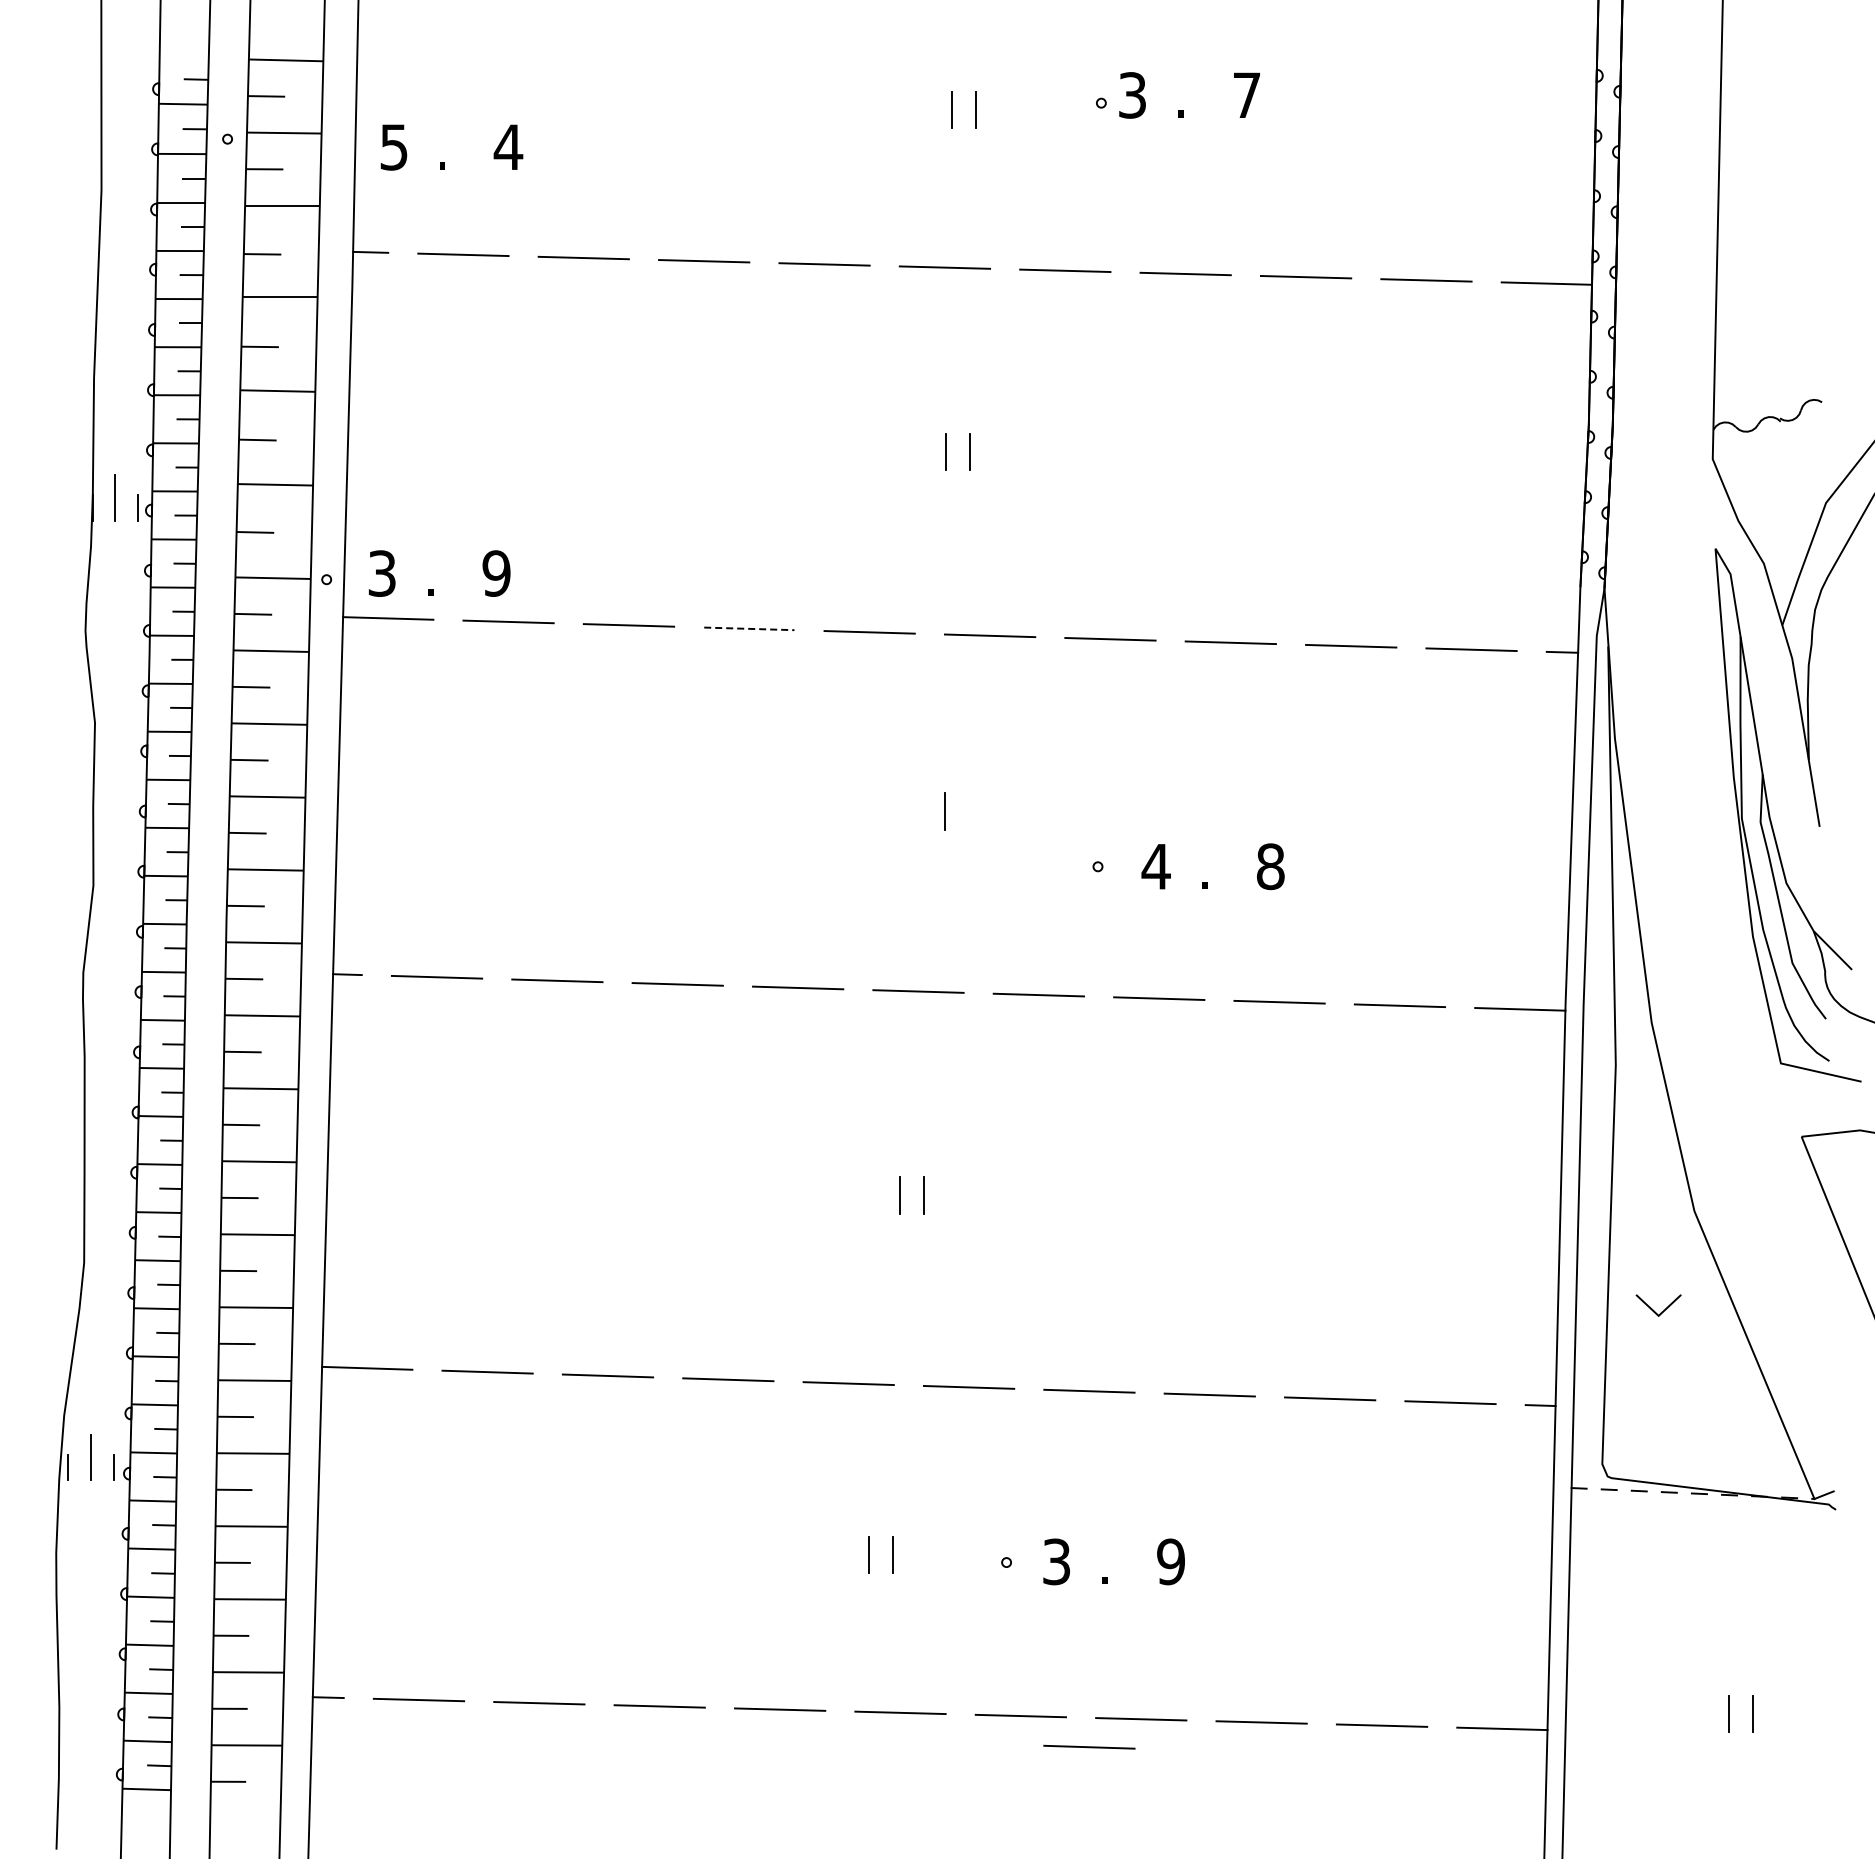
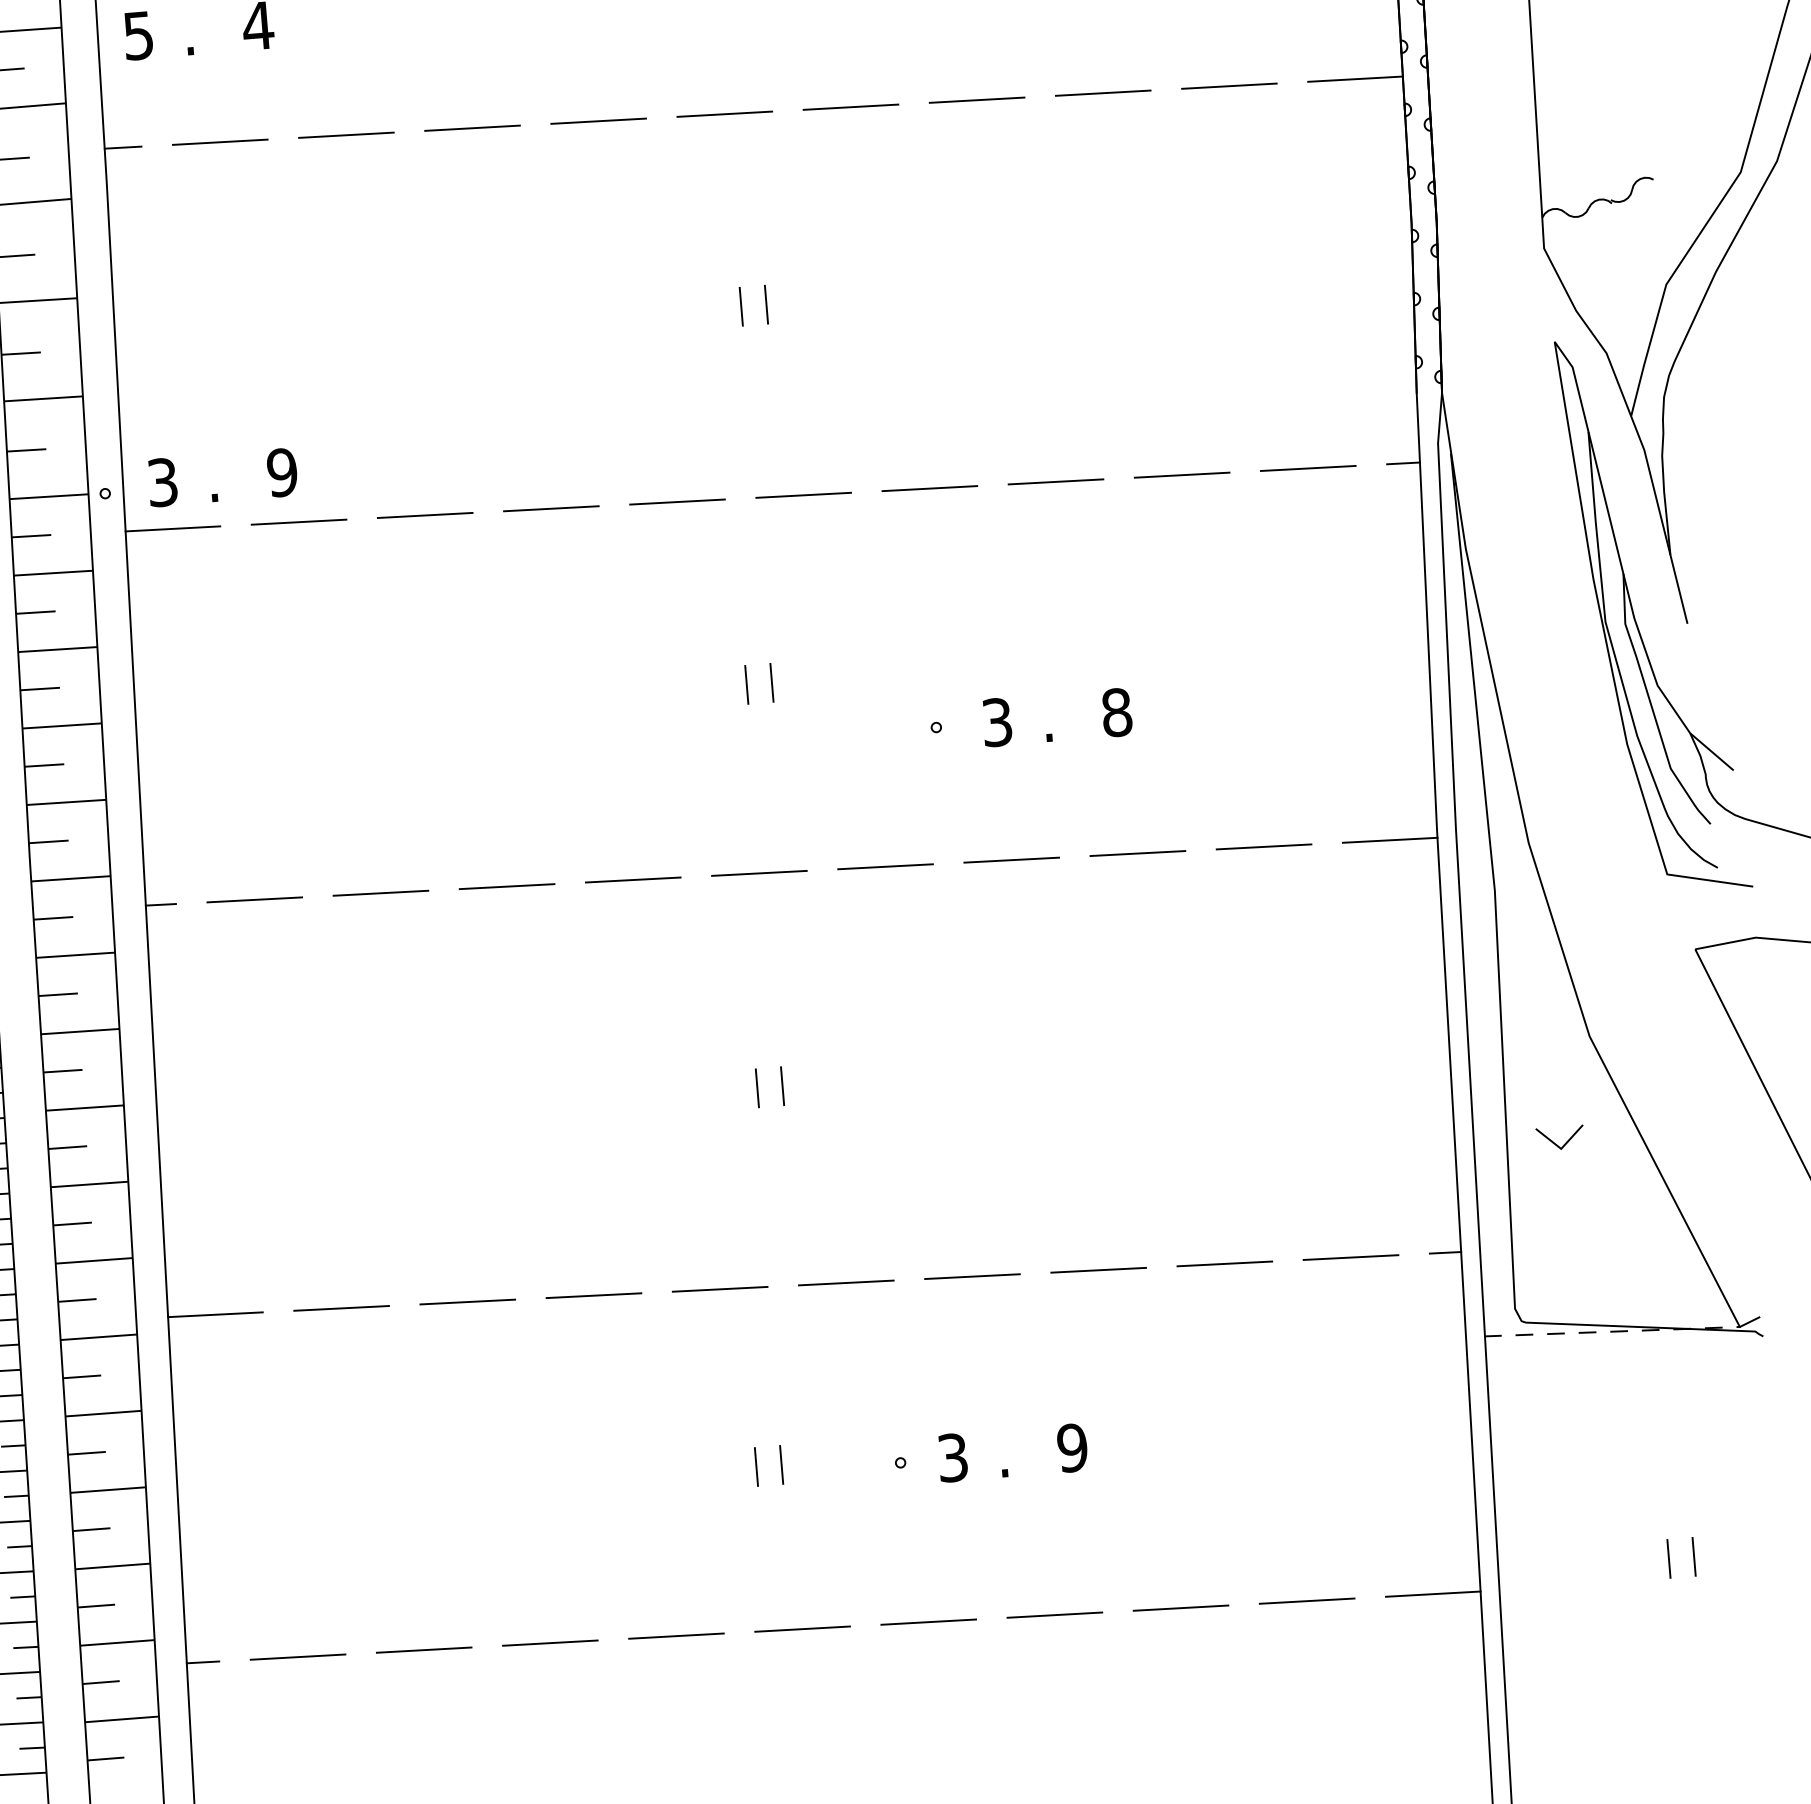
line: (749, 628) -> (551, 508), dashed -> solid
line: (921, 811) -> (747, 684), added
text: (1155, 866) -> (996, 722), 4 -> 3
line: (1089, 1746) -> (1003, 1648), removed

